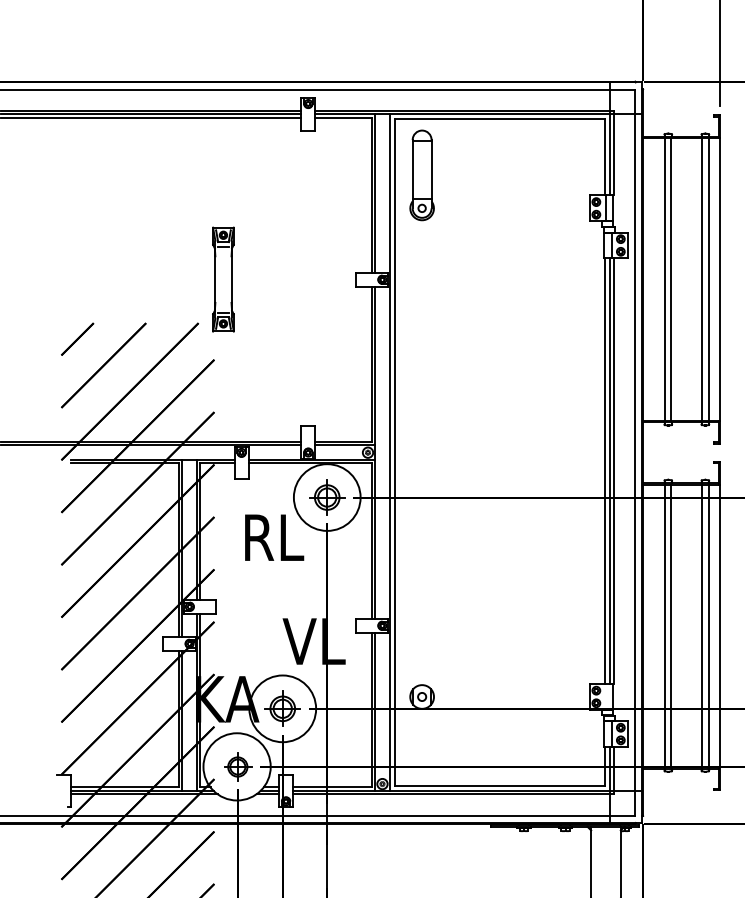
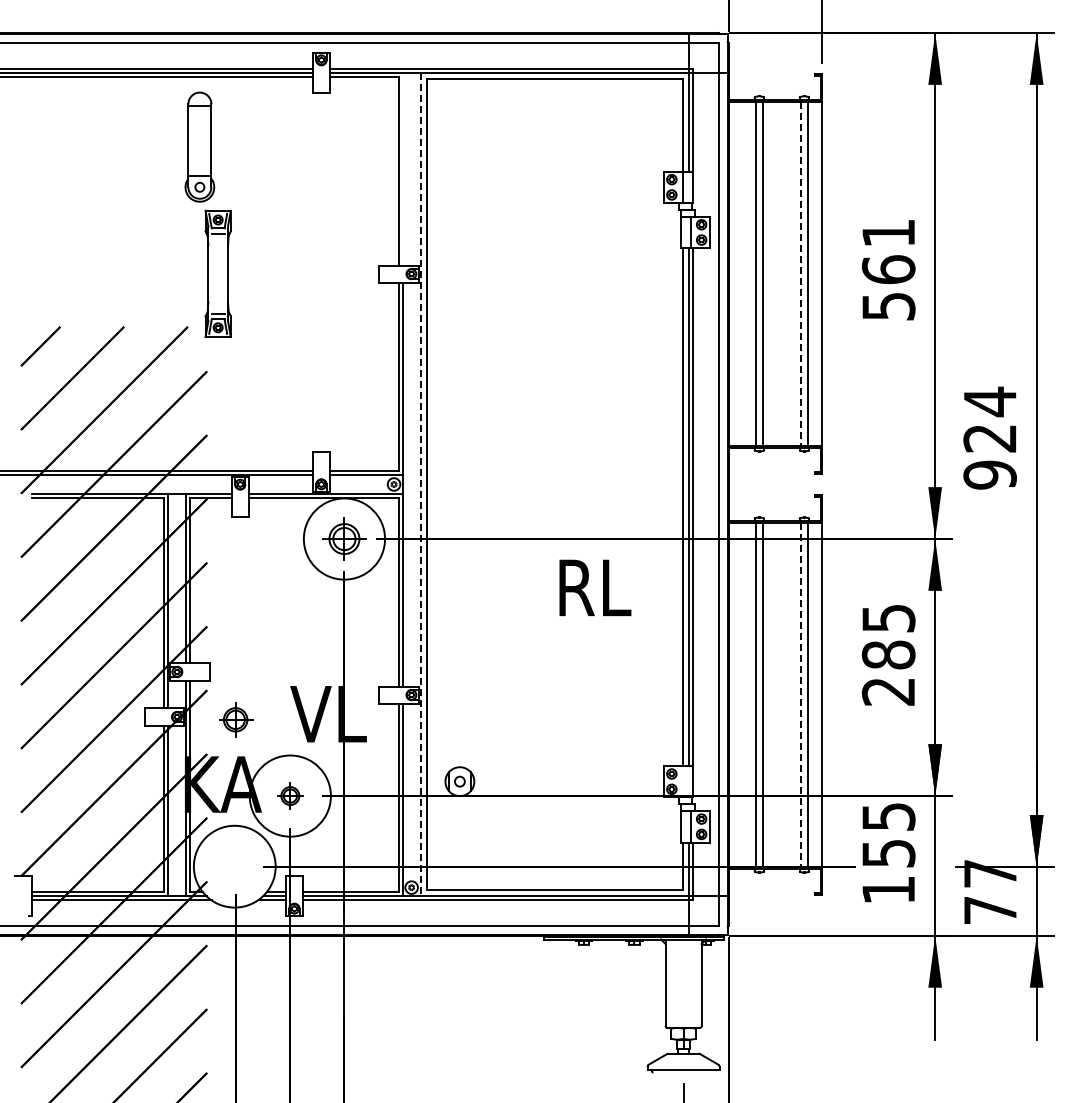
part: (421, 174) -> (199, 146), moved
line: (374, 192) -> (402, 168), removed
line: (702, 279) -> (800, 273), solid -> dashed
line: (389, 452) -> (420, 484), solid -> dashed
text: (274, 537) -> (595, 587), moved
line: (702, 626) -> (800, 695), solid -> dashed
part: (282, 708) -> (290, 795), size x0.6
part: (238, 766) -> (236, 719), moved

